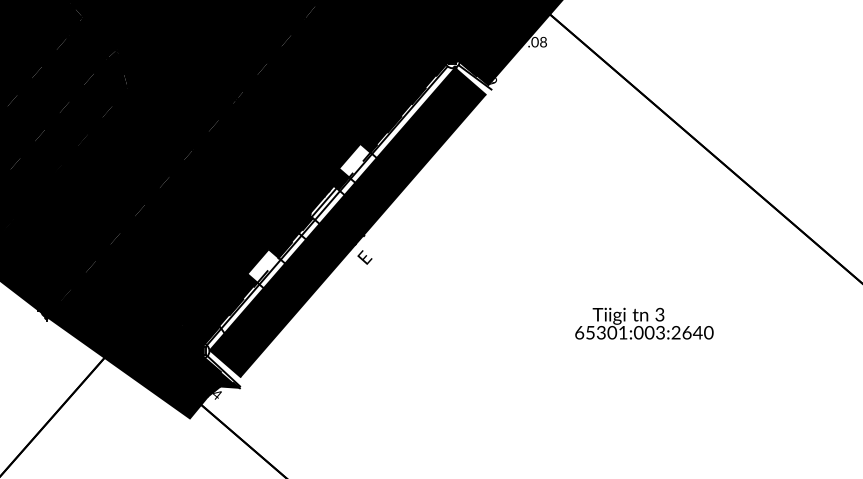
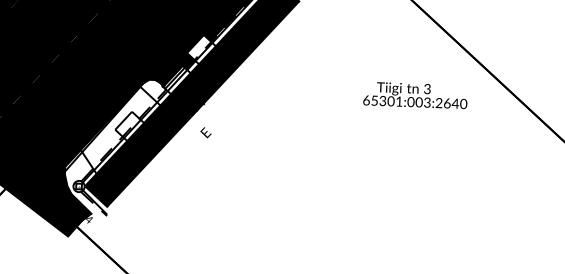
text: (364, 257) -> (205, 132), moved
fill: (247, 296) -> (114, 146), removed
text: (644, 323) -> (415, 95), moved

